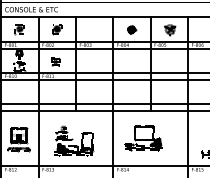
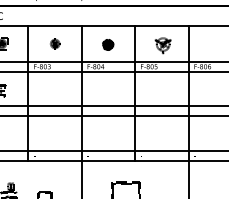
part: (94, 29) -> (55, 44), added

